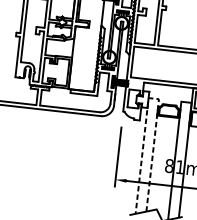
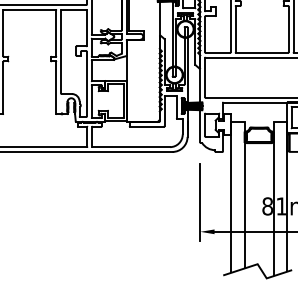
line: (151, 98) -> (234, 121), dashed -> solid

